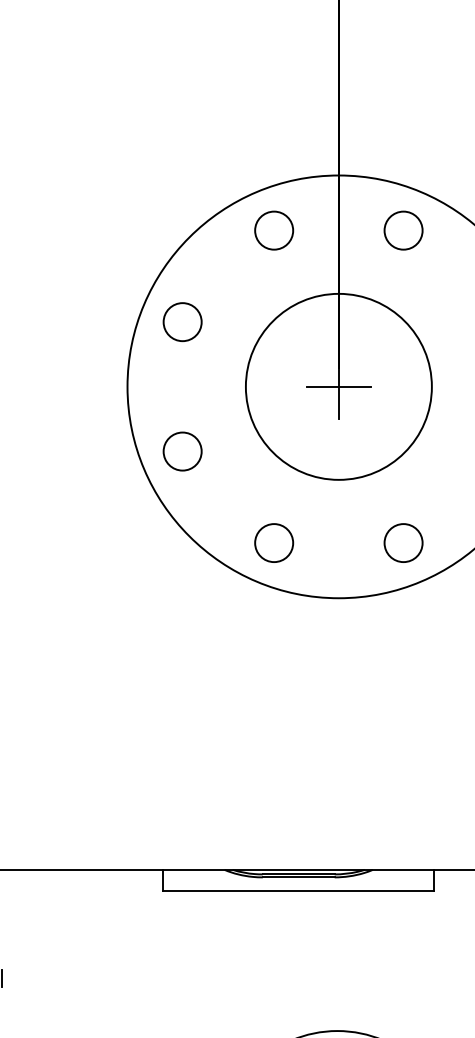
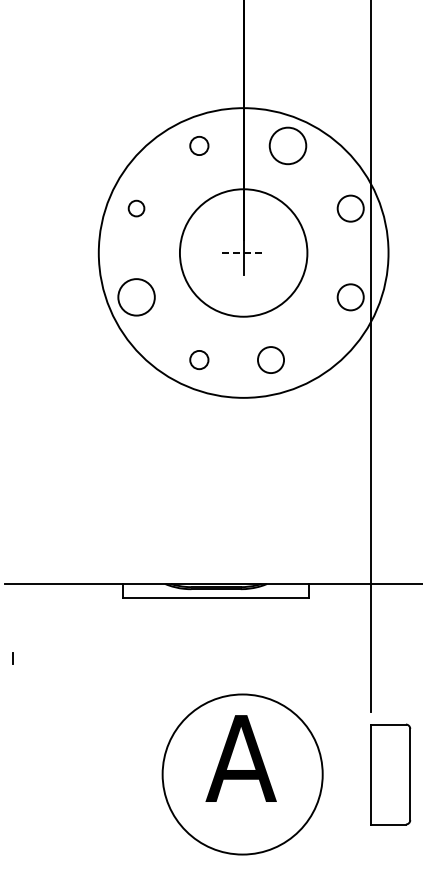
circle: (274, 229) -> (199, 145), size x0.7
circle: (402, 229) -> (287, 145), size x1.4
circle: (182, 321) -> (136, 208), size x0.6
line: (338, 387) -> (243, 253), solid -> dashed
circle: (182, 451) -> (136, 297), size x1.4
circle: (274, 542) -> (199, 359), size x0.7
circle: (402, 542) -> (270, 359), moved

